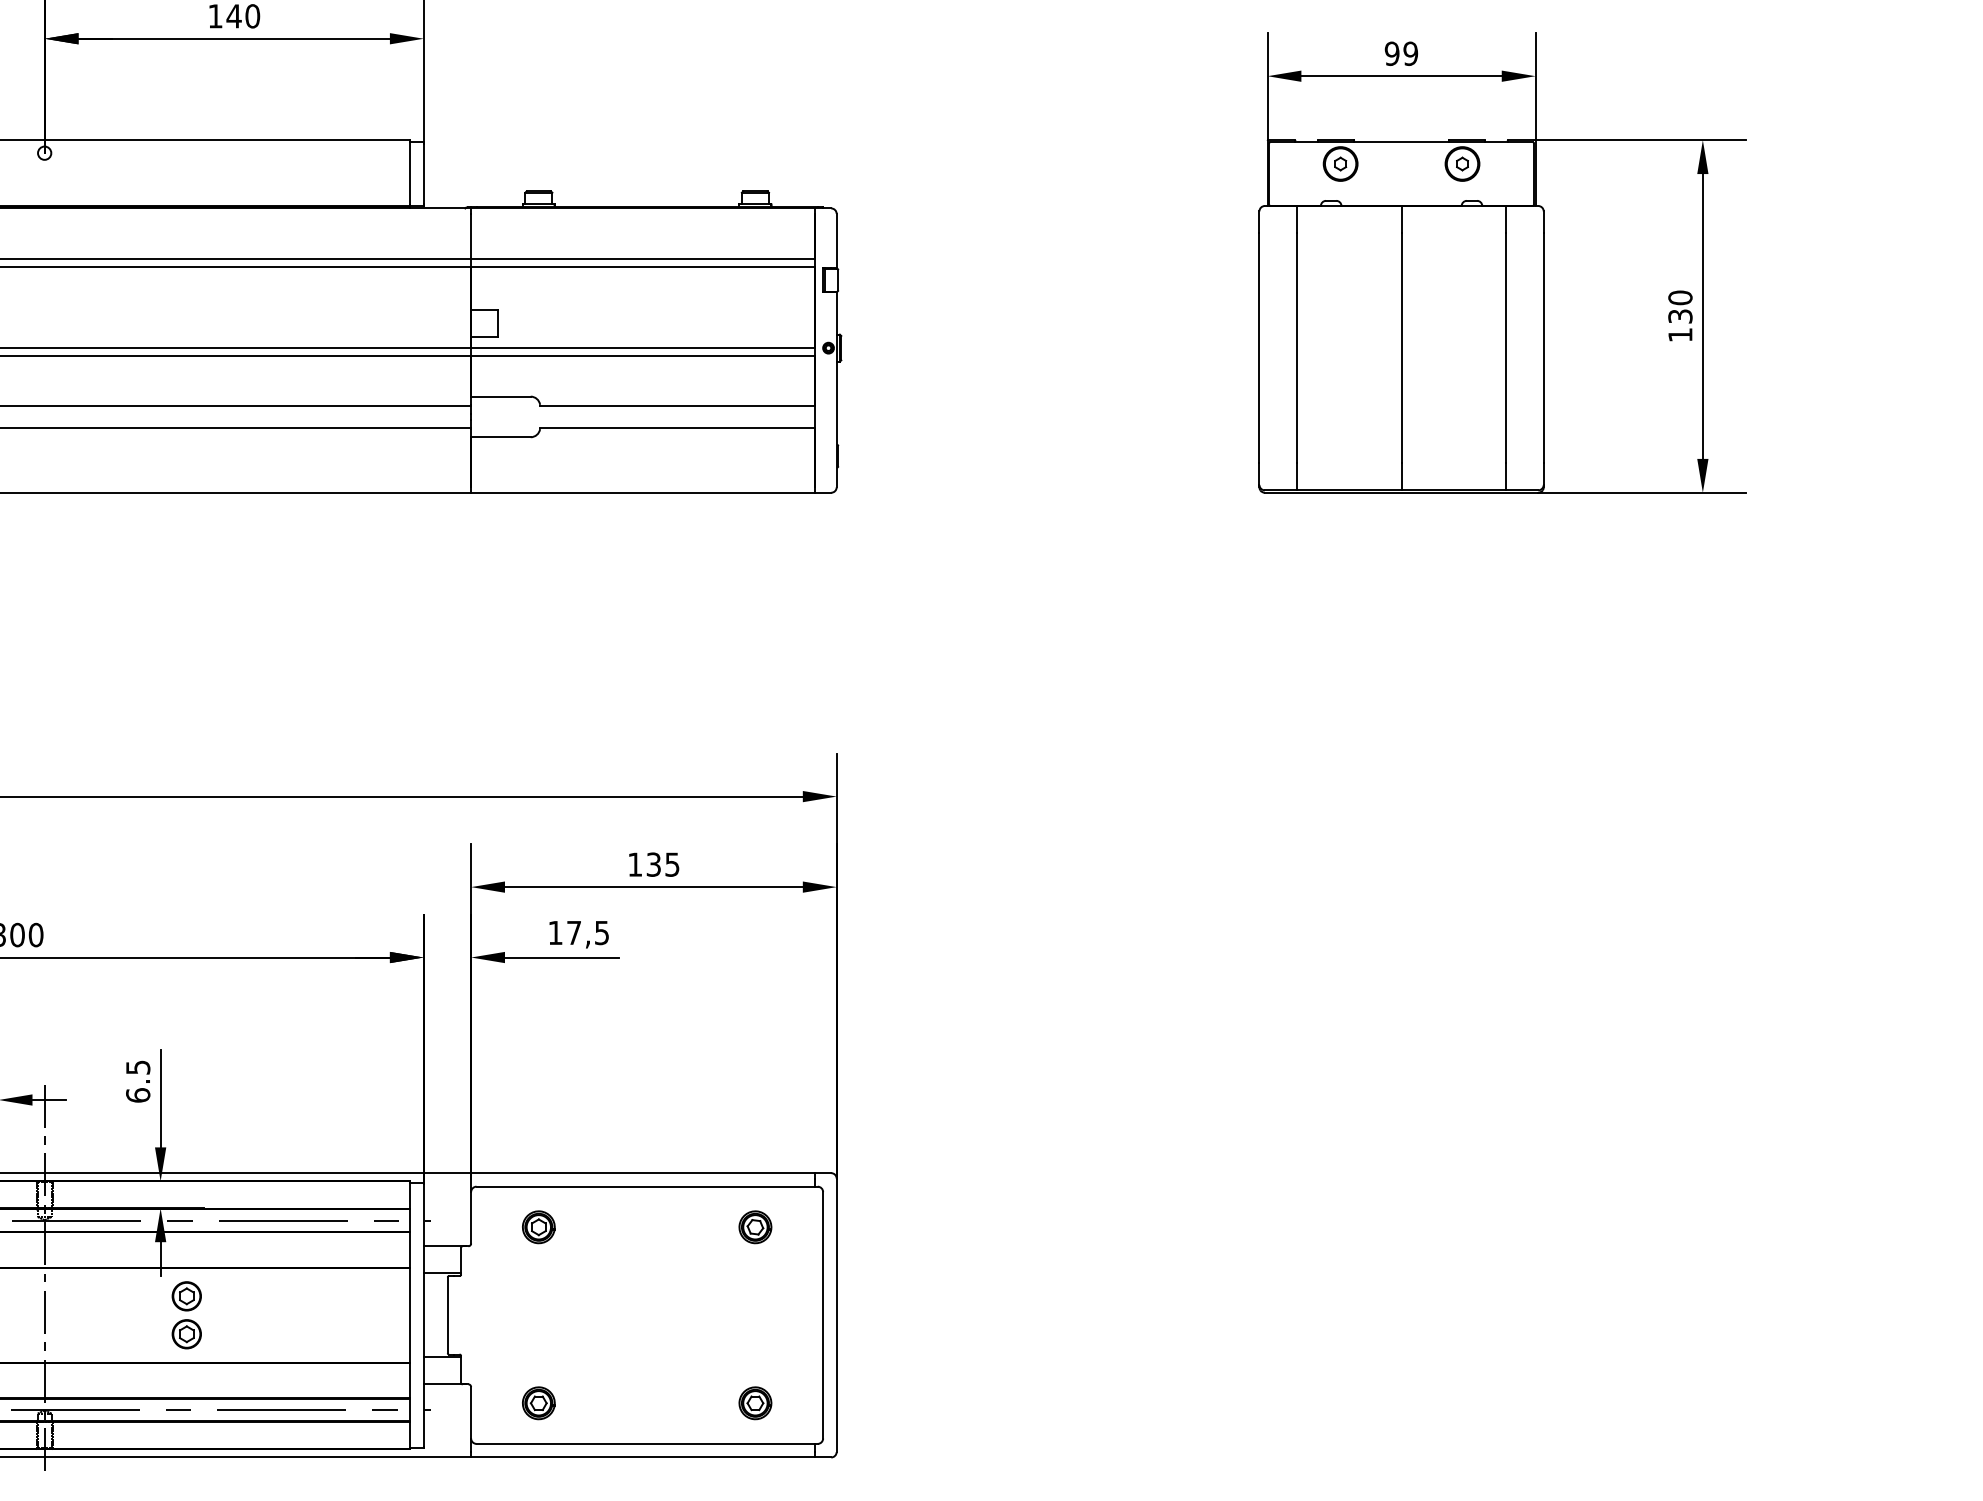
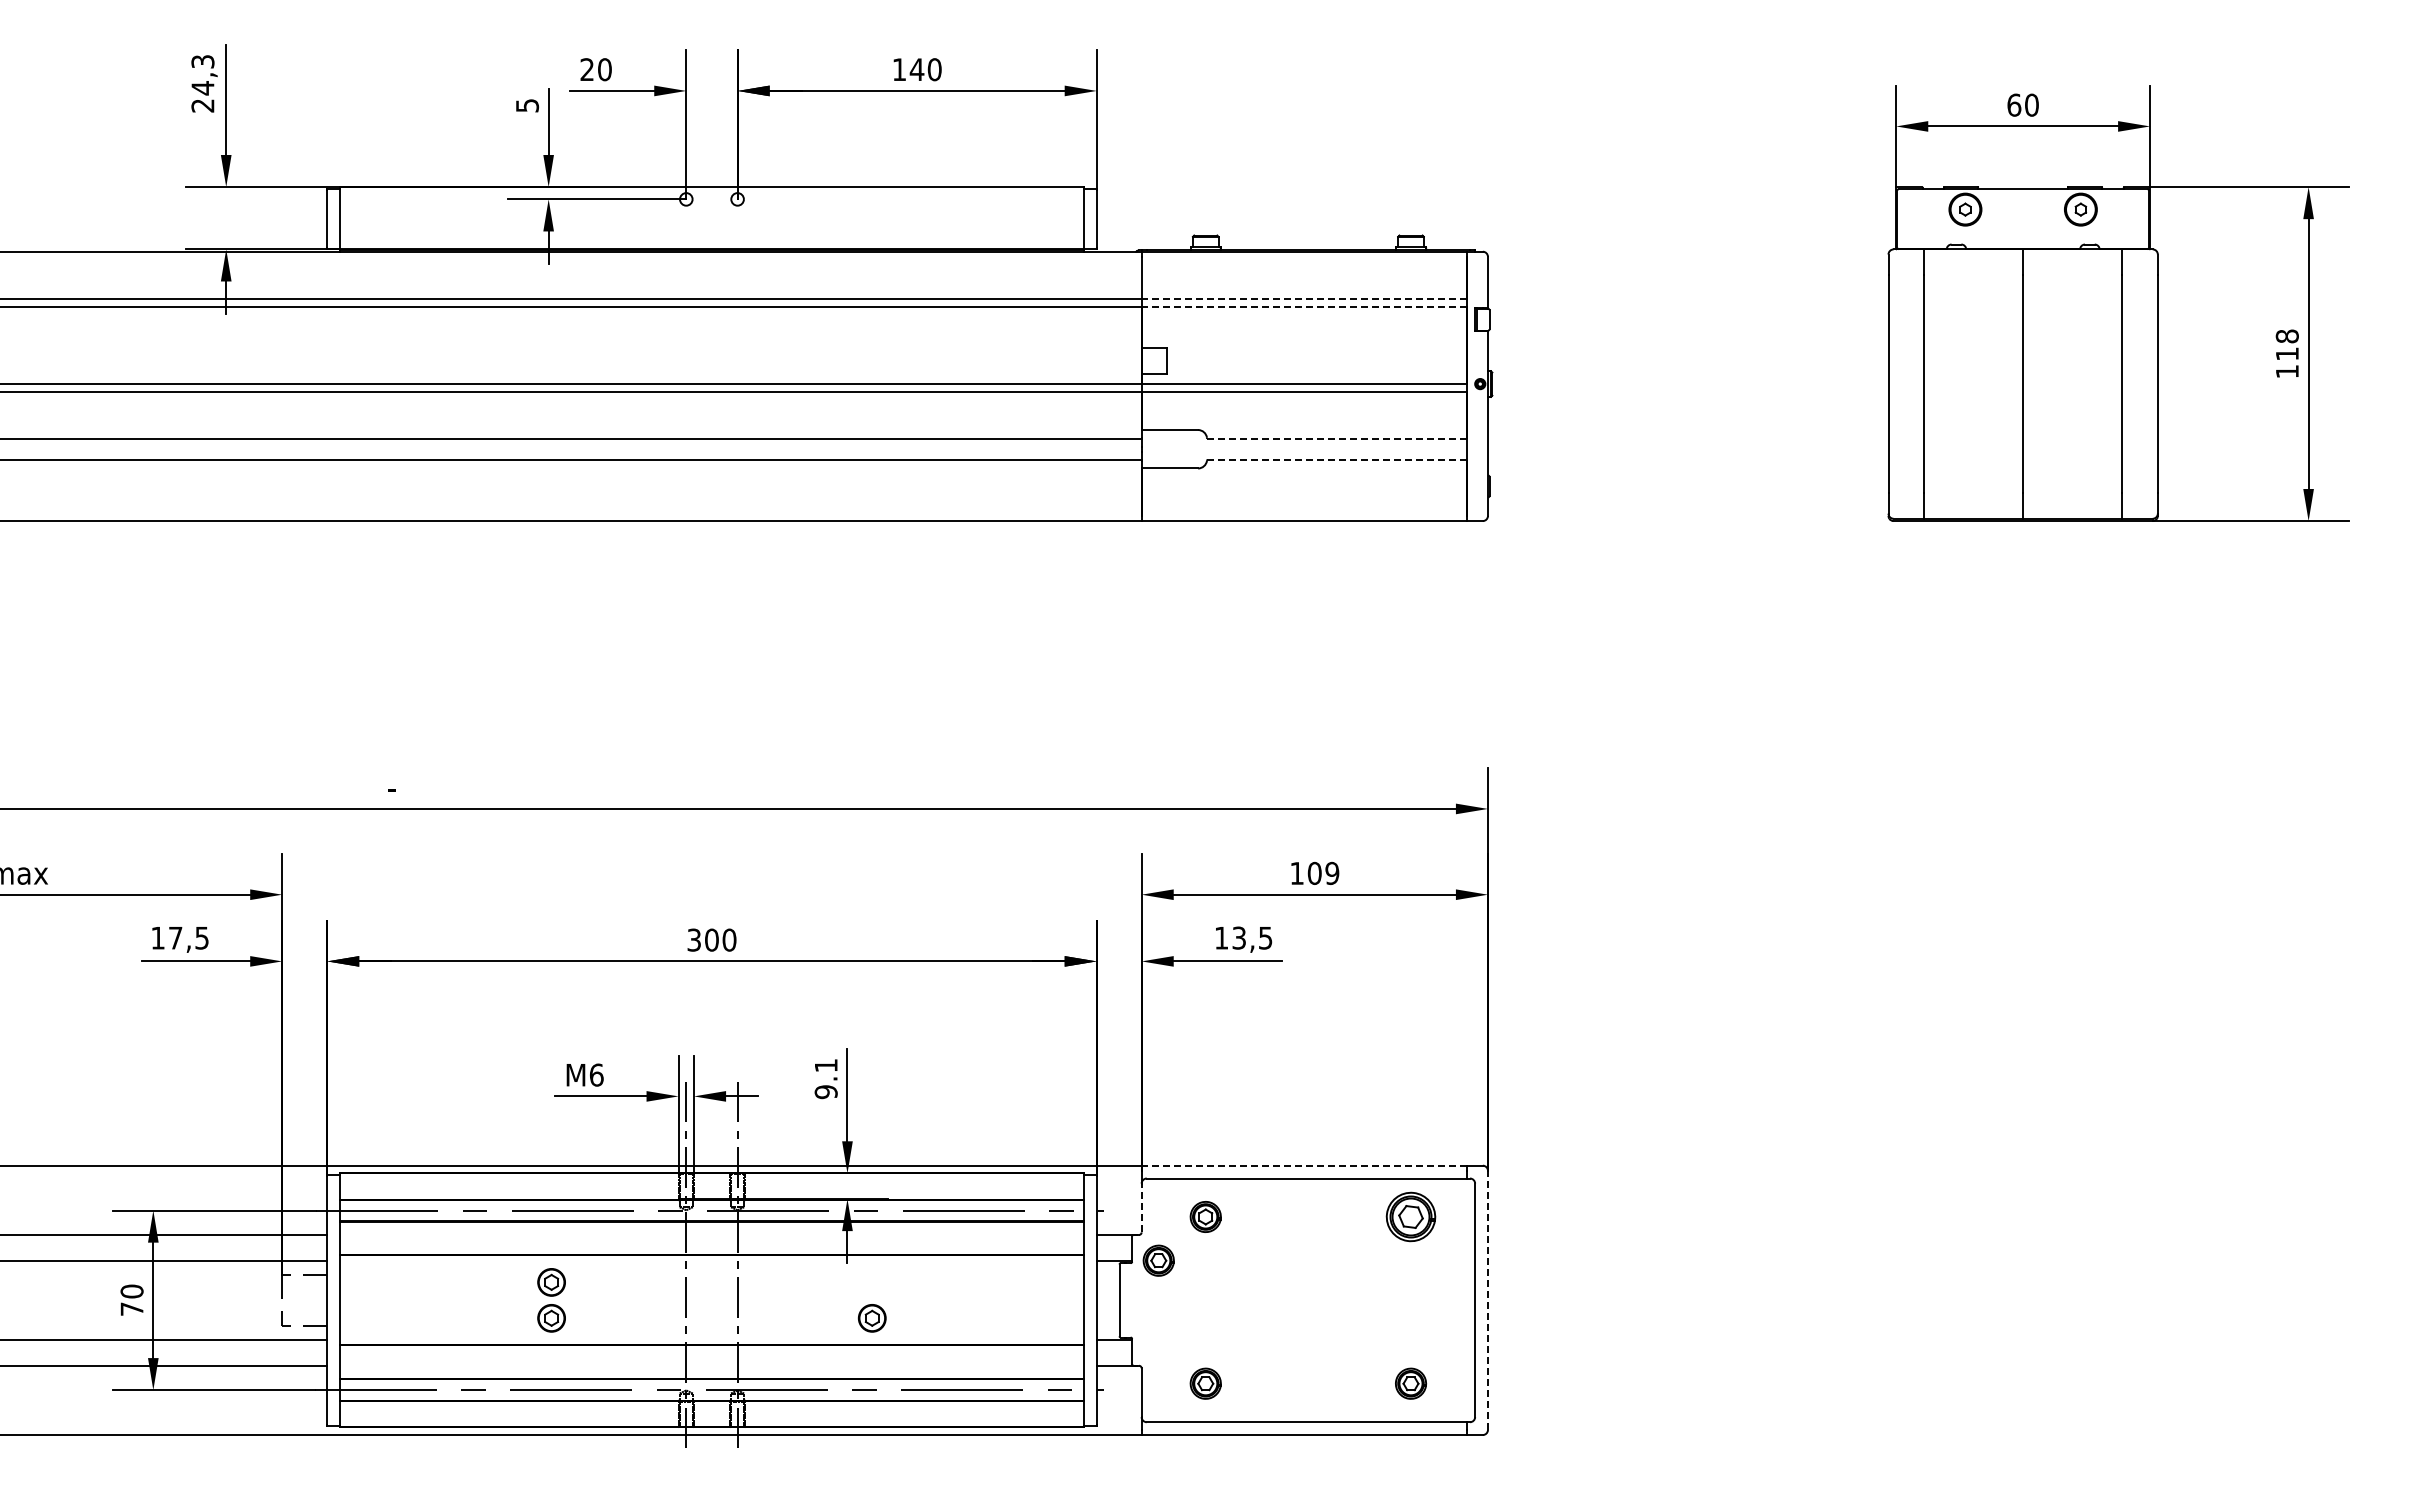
text: (1400, 53) -> (2022, 104), 99 -> 60
line: (643, 258) -> (1304, 299), solid -> dashed
line: (643, 266) -> (1304, 306), solid -> dashed
text: (1679, 306) -> (2286, 344), 130 -> 118
line: (676, 406) -> (1336, 439), solid -> dashed
line: (676, 427) -> (1336, 459), solid -> dashed
text: (663, 864) -> (1323, 873), 135 -> 109
text: (573, 932) -> (1238, 937), 17,5 -> 13,5
text: (137, 1082) -> (825, 1079), 6.5 -> 9.1
line: (643, 1172) -> (1304, 1165), solid -> dashed
line: (470, 1217) -> (1141, 1207), solid -> dashed
part: (754, 1226) -> (1410, 1216), size x1.6
part: (488, 1273) -> (1158, 1260), added
part: (185, 1296) -> (871, 1282), removed
line: (836, 1315) -> (1487, 1300), solid -> dashed

